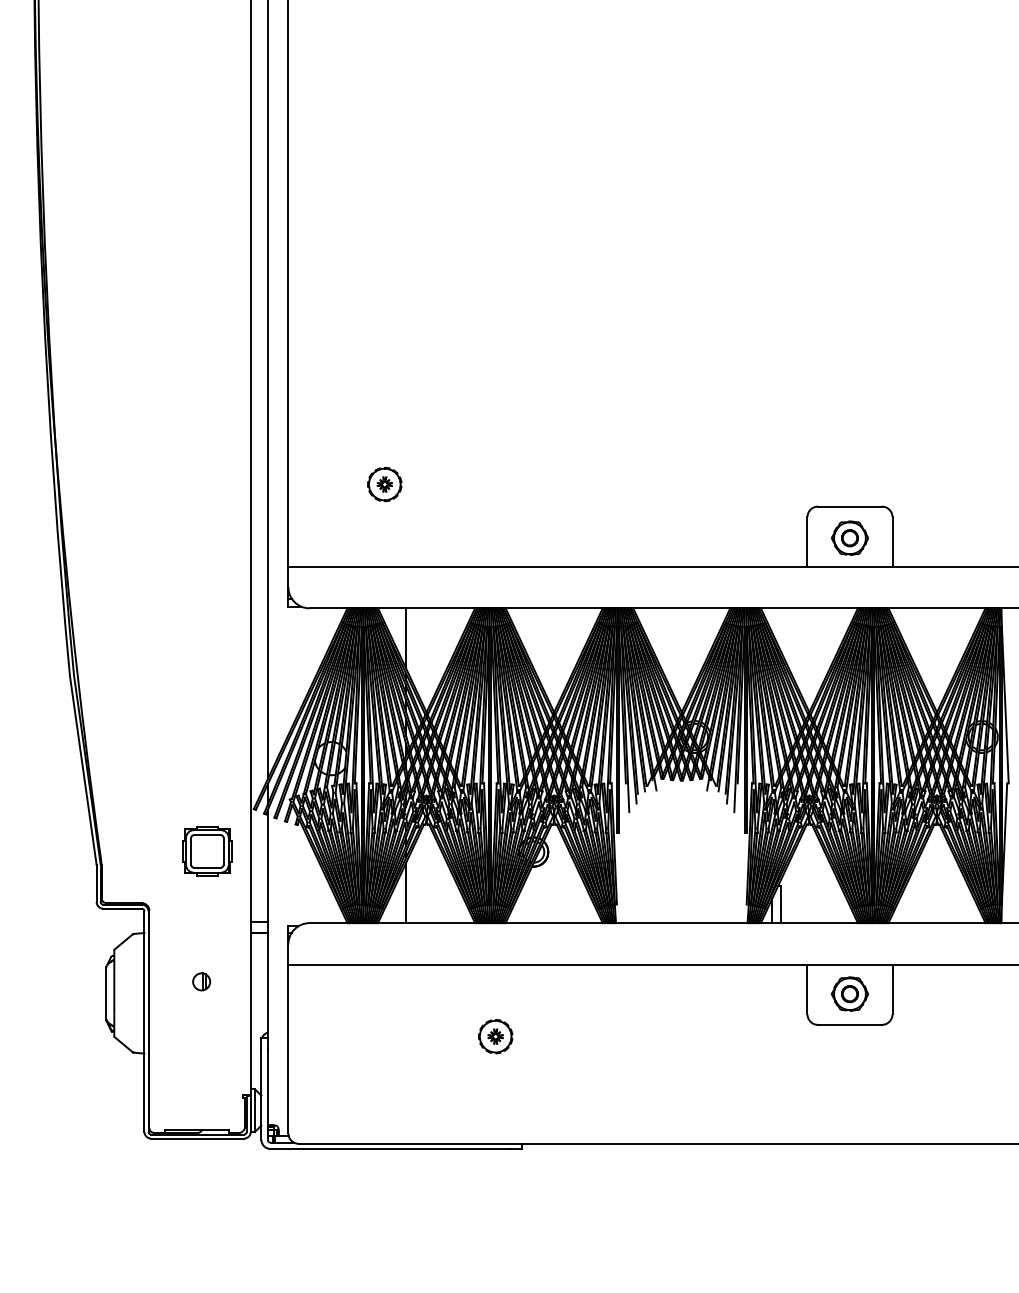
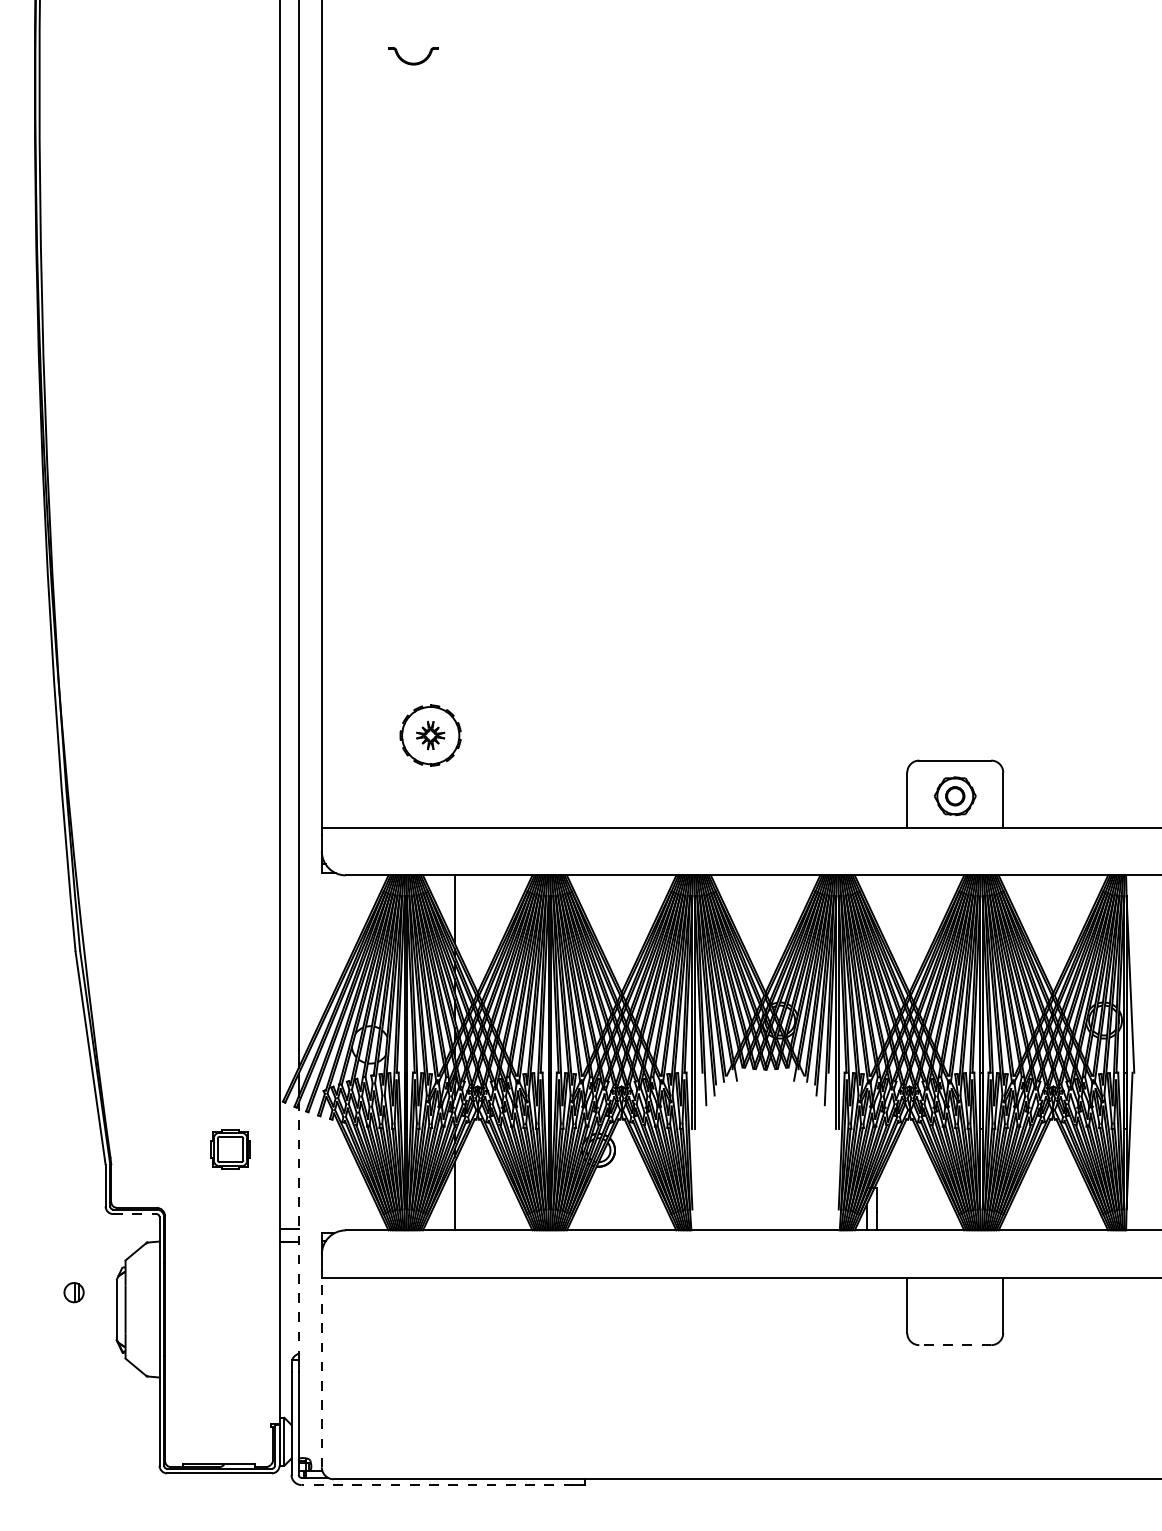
part: (384, 484) -> (430, 735), size x1.6
part: (207, 851) -> (230, 1149), size x0.7
line: (122, 909) -> (134, 1214), solid -> dashed
line: (267, 924) -> (298, 1231), solid -> dashed
part: (201, 981) -> (73, 1292), moved
part: (850, 994) -> (955, 1310), removed
line: (850, 1025) -> (955, 1345), solid -> dashed
part: (495, 1036) -> (555, 1358), removed
line: (288, 1049) -> (321, 1372), solid -> dashed
line: (390, 1149) -> (437, 1485), solid -> dashed

